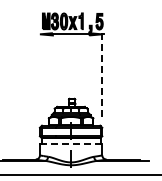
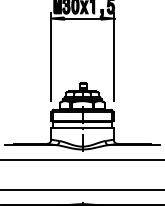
line: (40, 73) -> (51, 57), added
line: (102, 73) -> (113, 57), dashed -> solid
line: (72, 143) -> (83, 127), dashed -> solid

